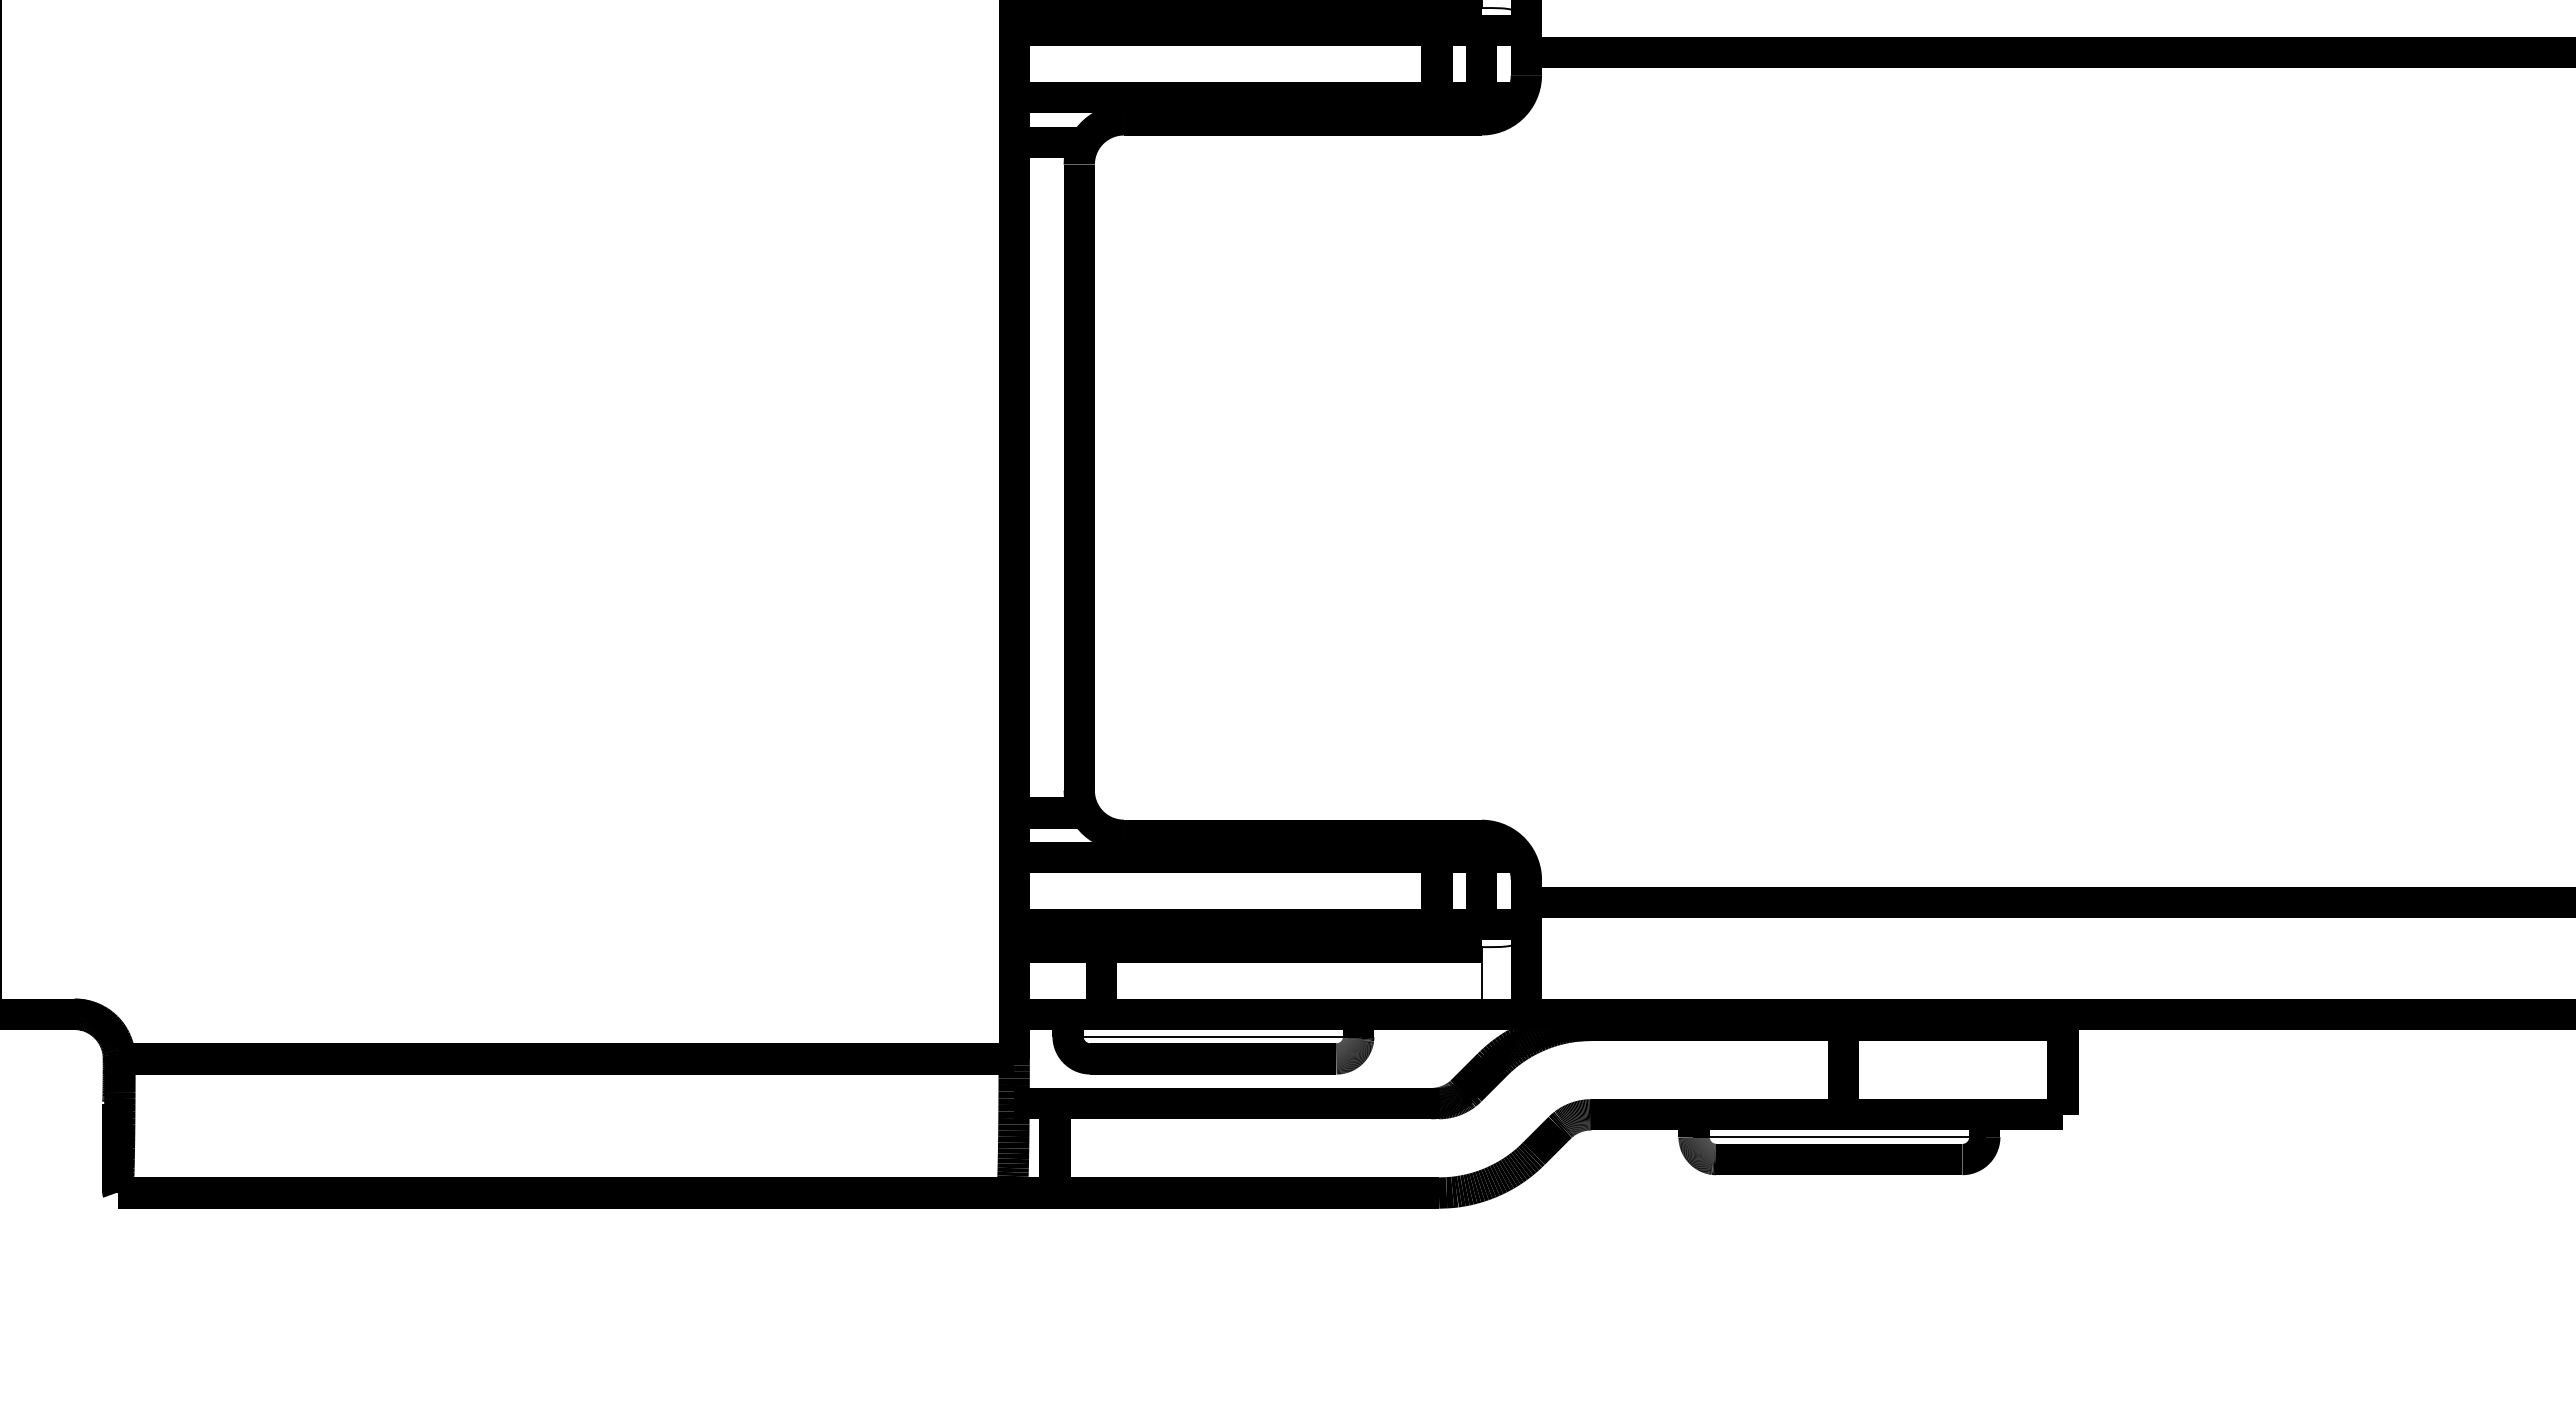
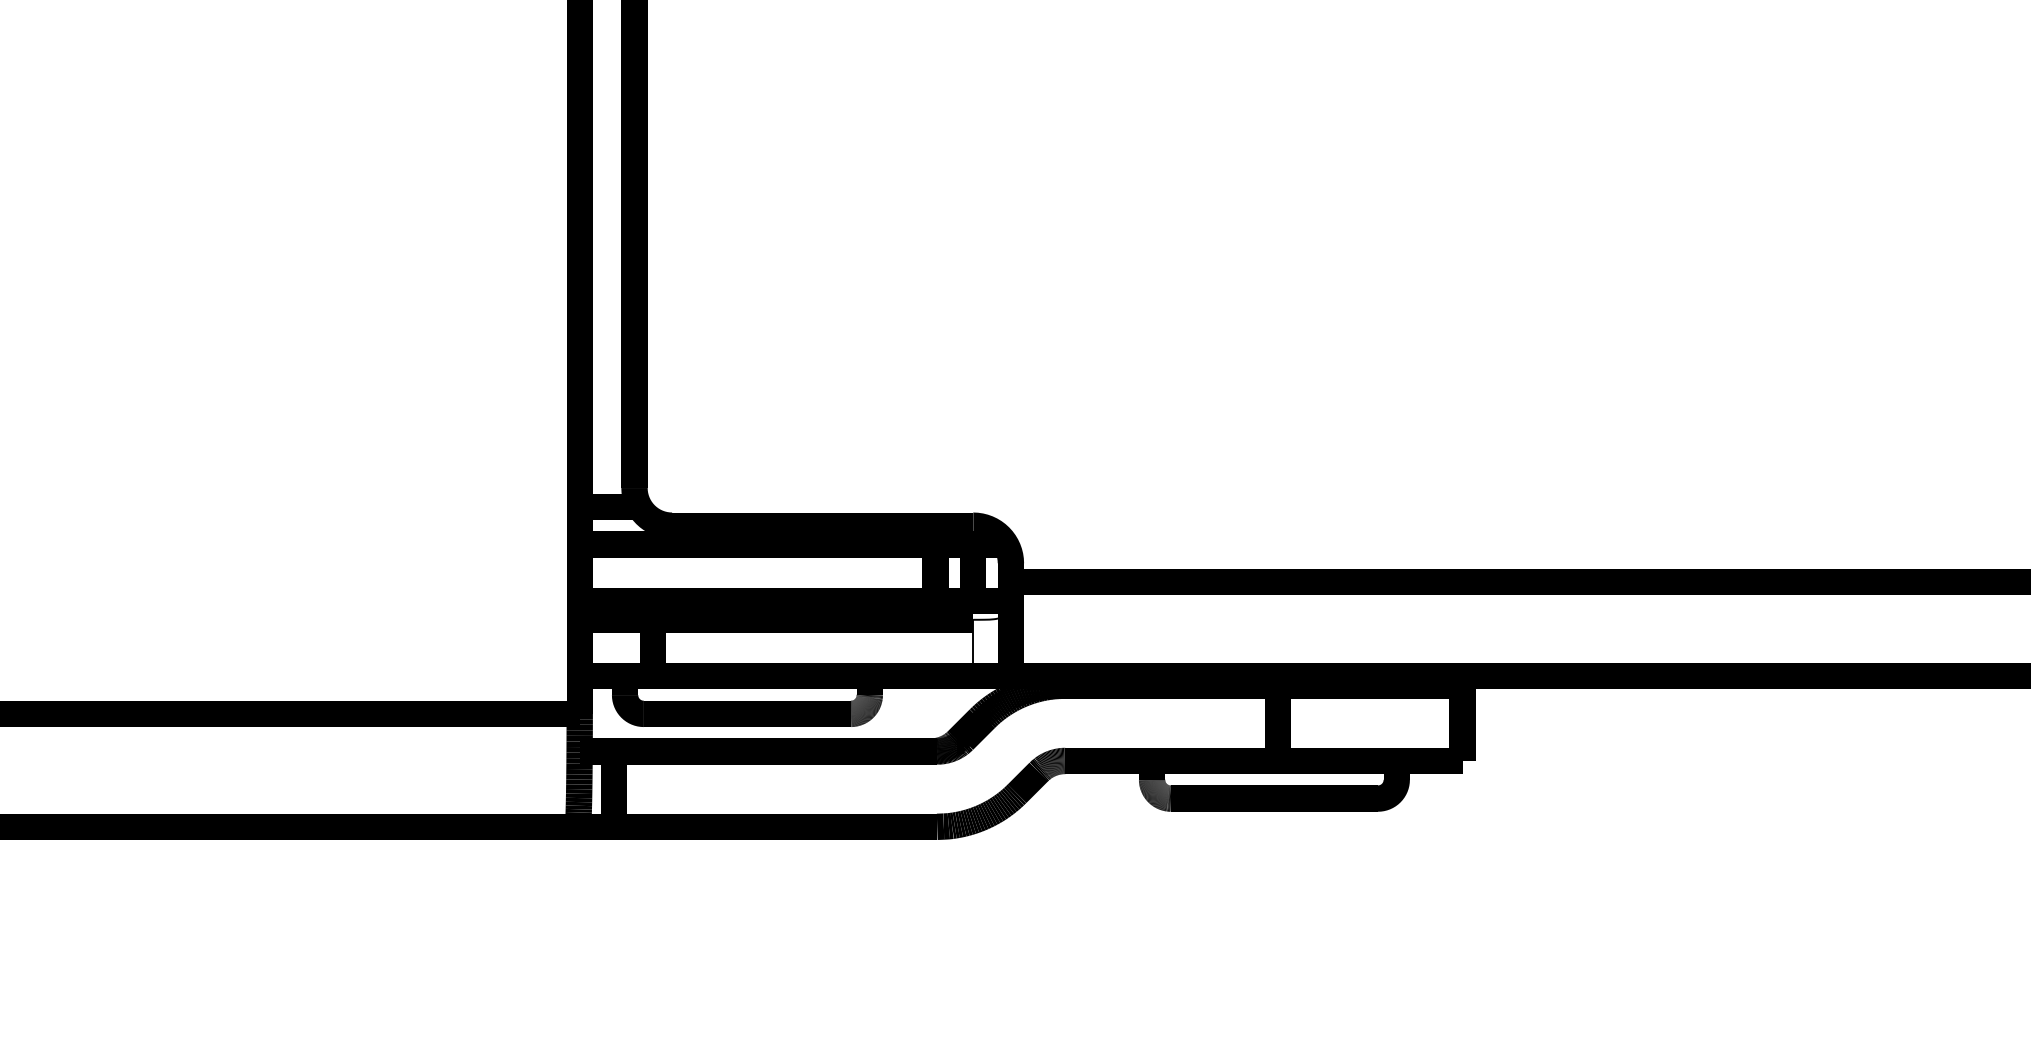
line: (1213, 1036) -> (747, 695), removed
line: (1839, 1137) -> (1274, 780), removed

